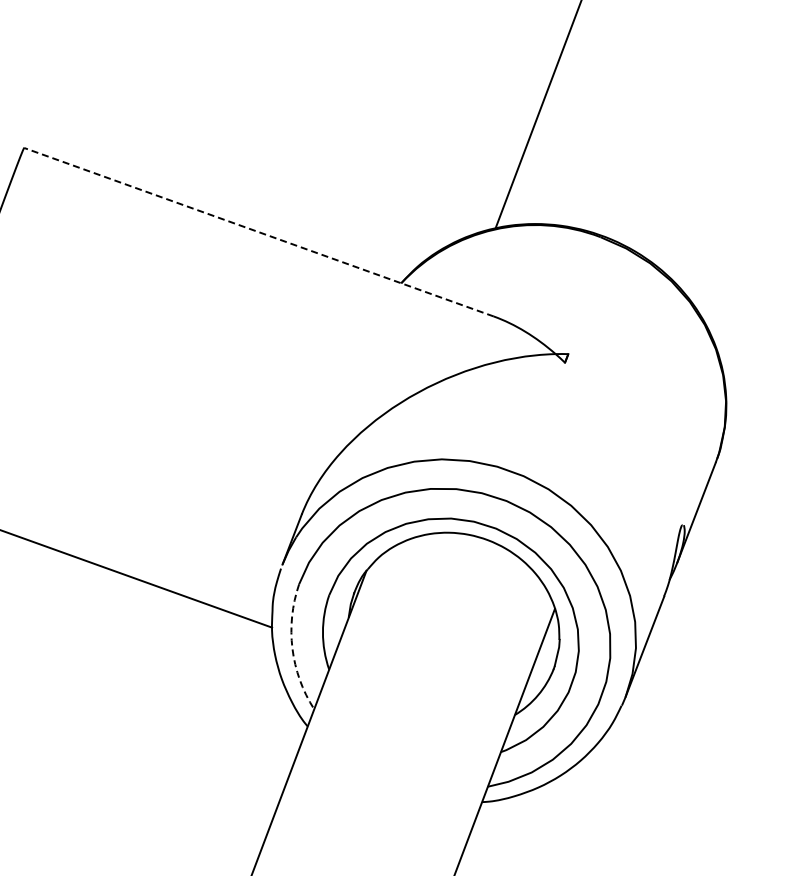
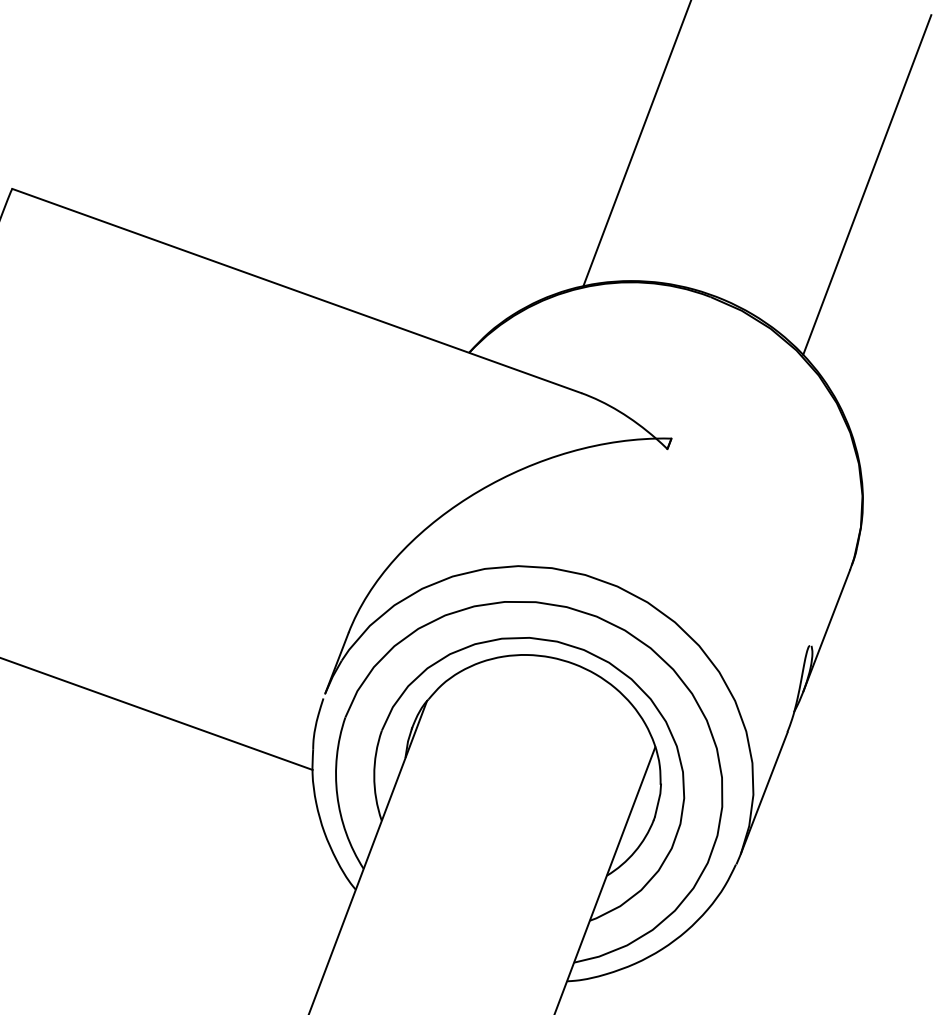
line: (729, 144) -> (866, 184), added
line: (258, 232) -> (296, 291), dashed -> solid
arc: (292, 648) -> (337, 795), dashed -> solid

